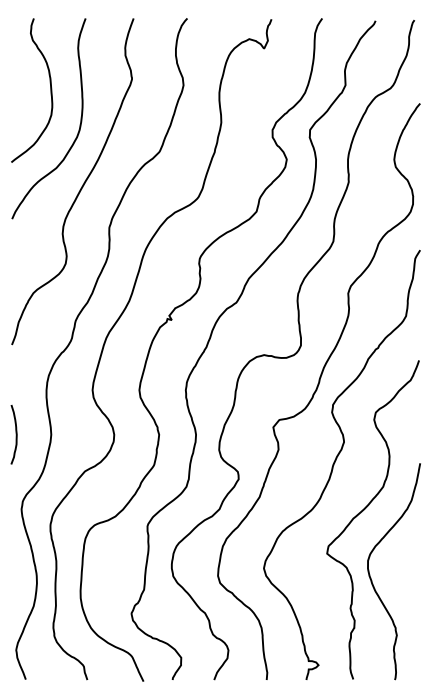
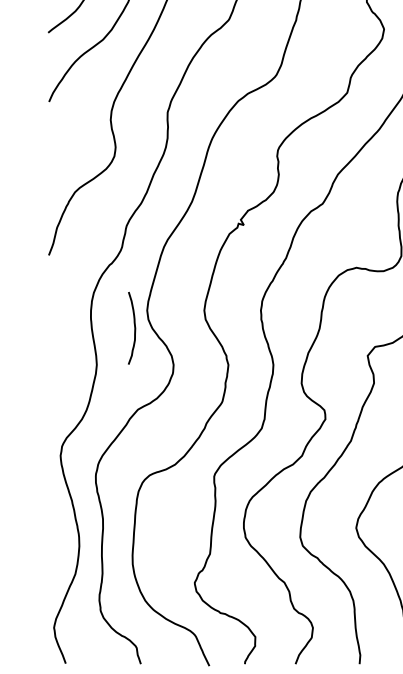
curve: (15, 434) -> (133, 328), moved

